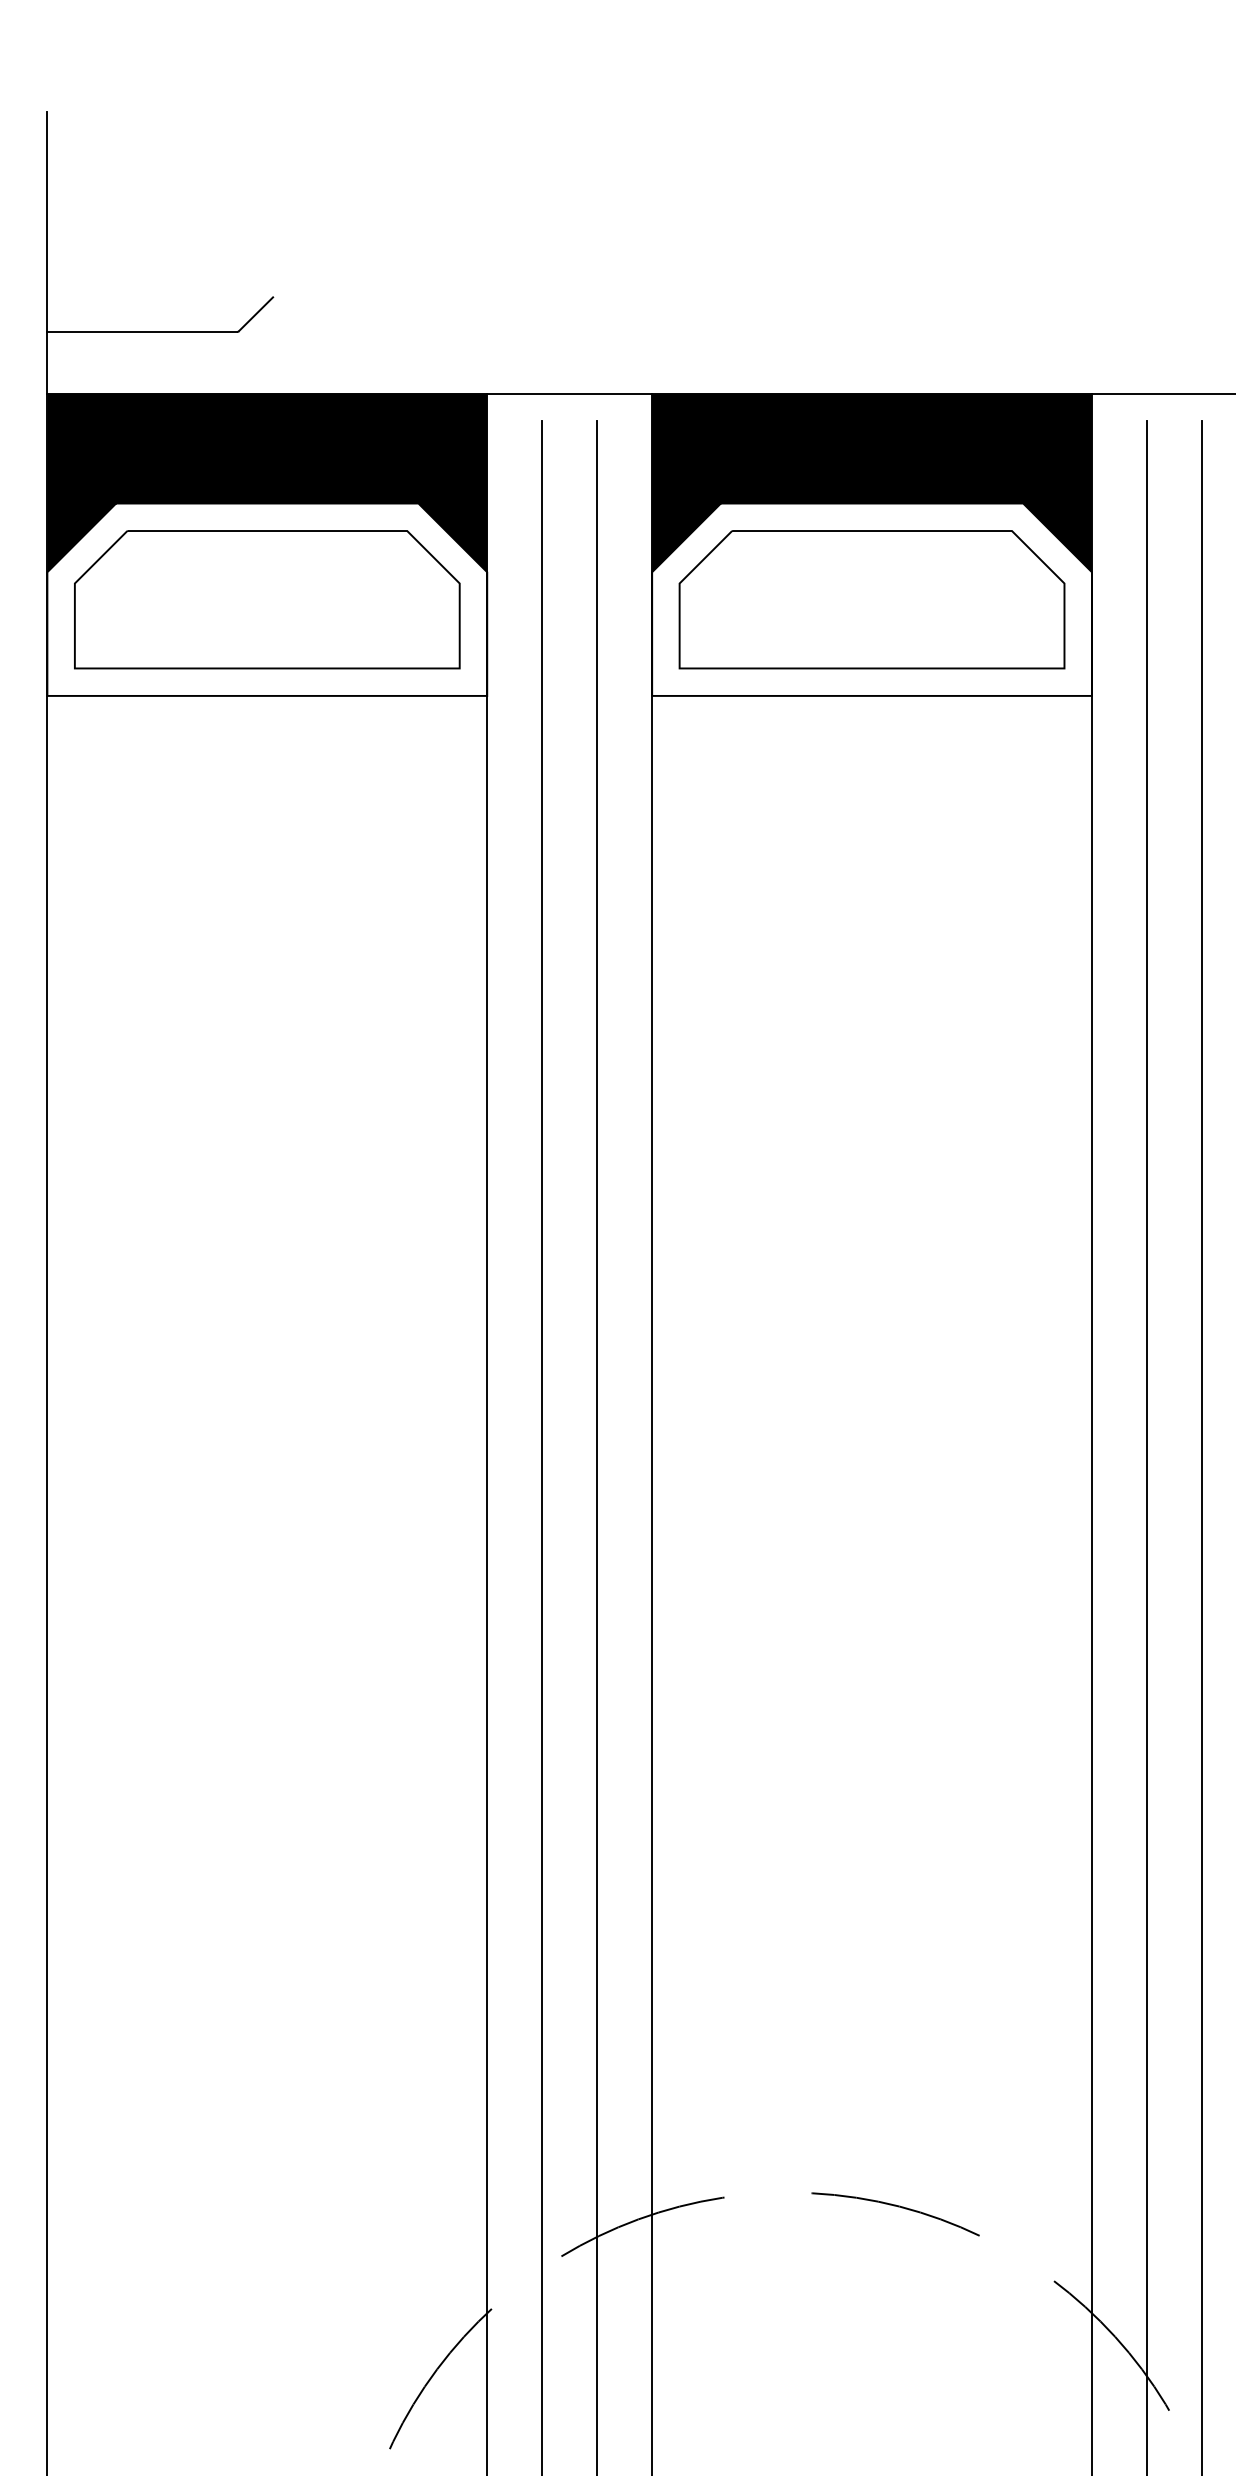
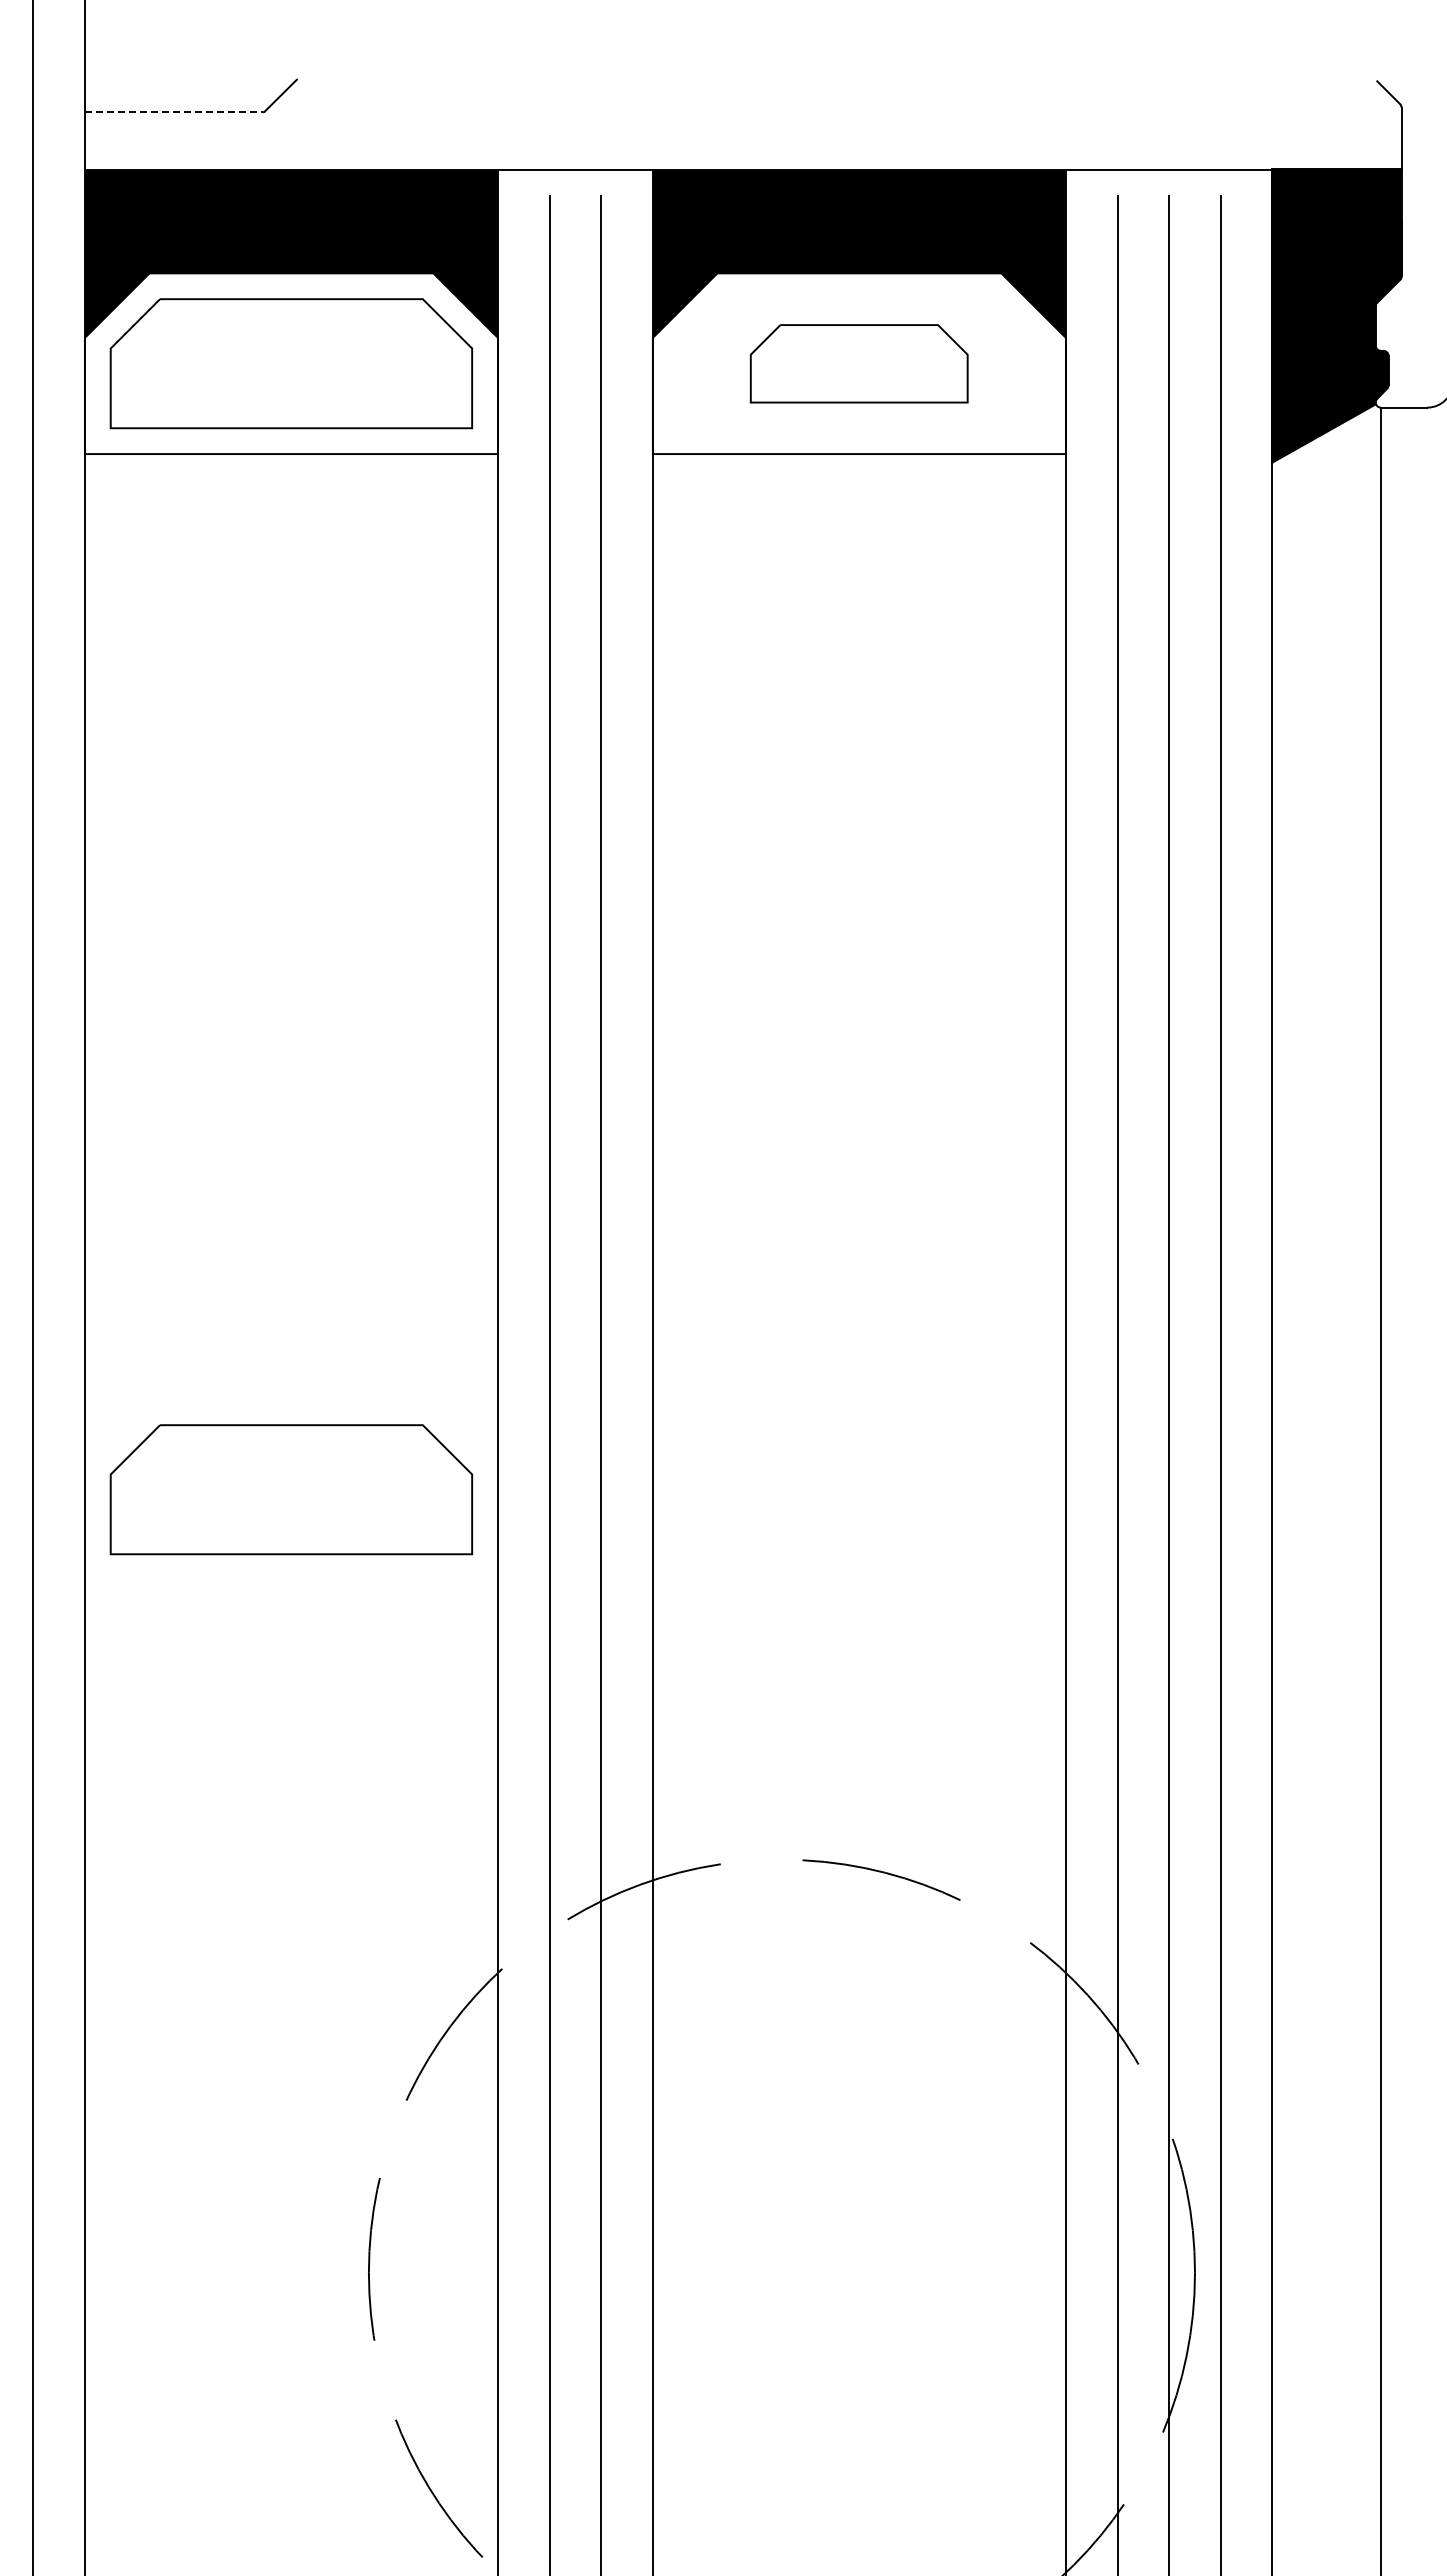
line: (142, 332) -> (174, 112), solid -> dashed
part: (871, 599) -> (858, 363), size x0.6
part: (267, 1798) -> (291, 1489), added

